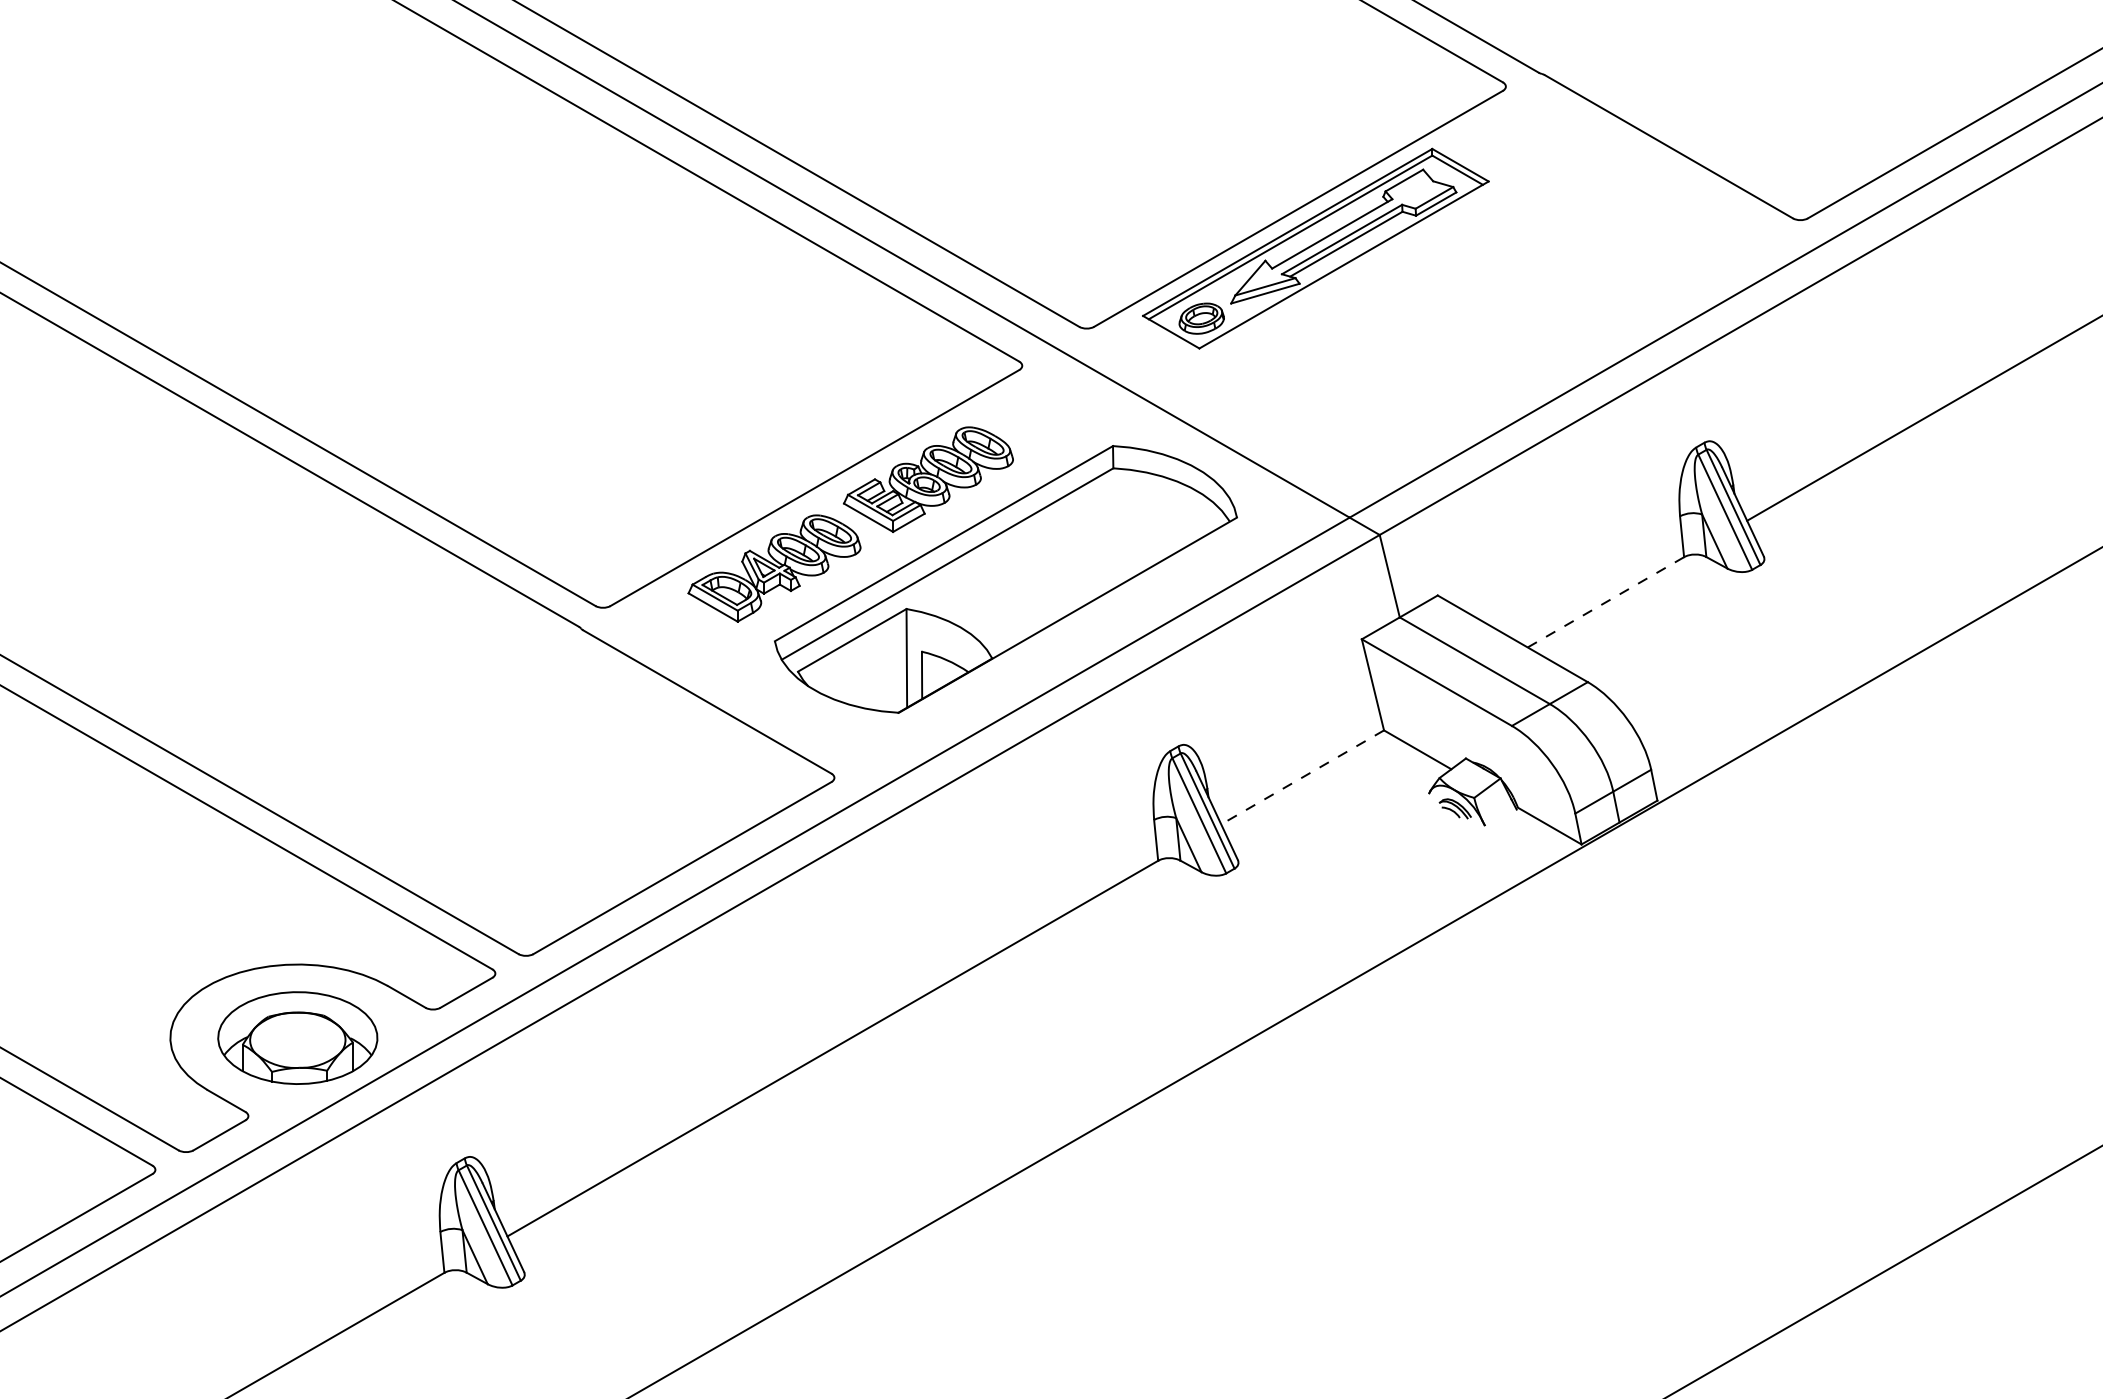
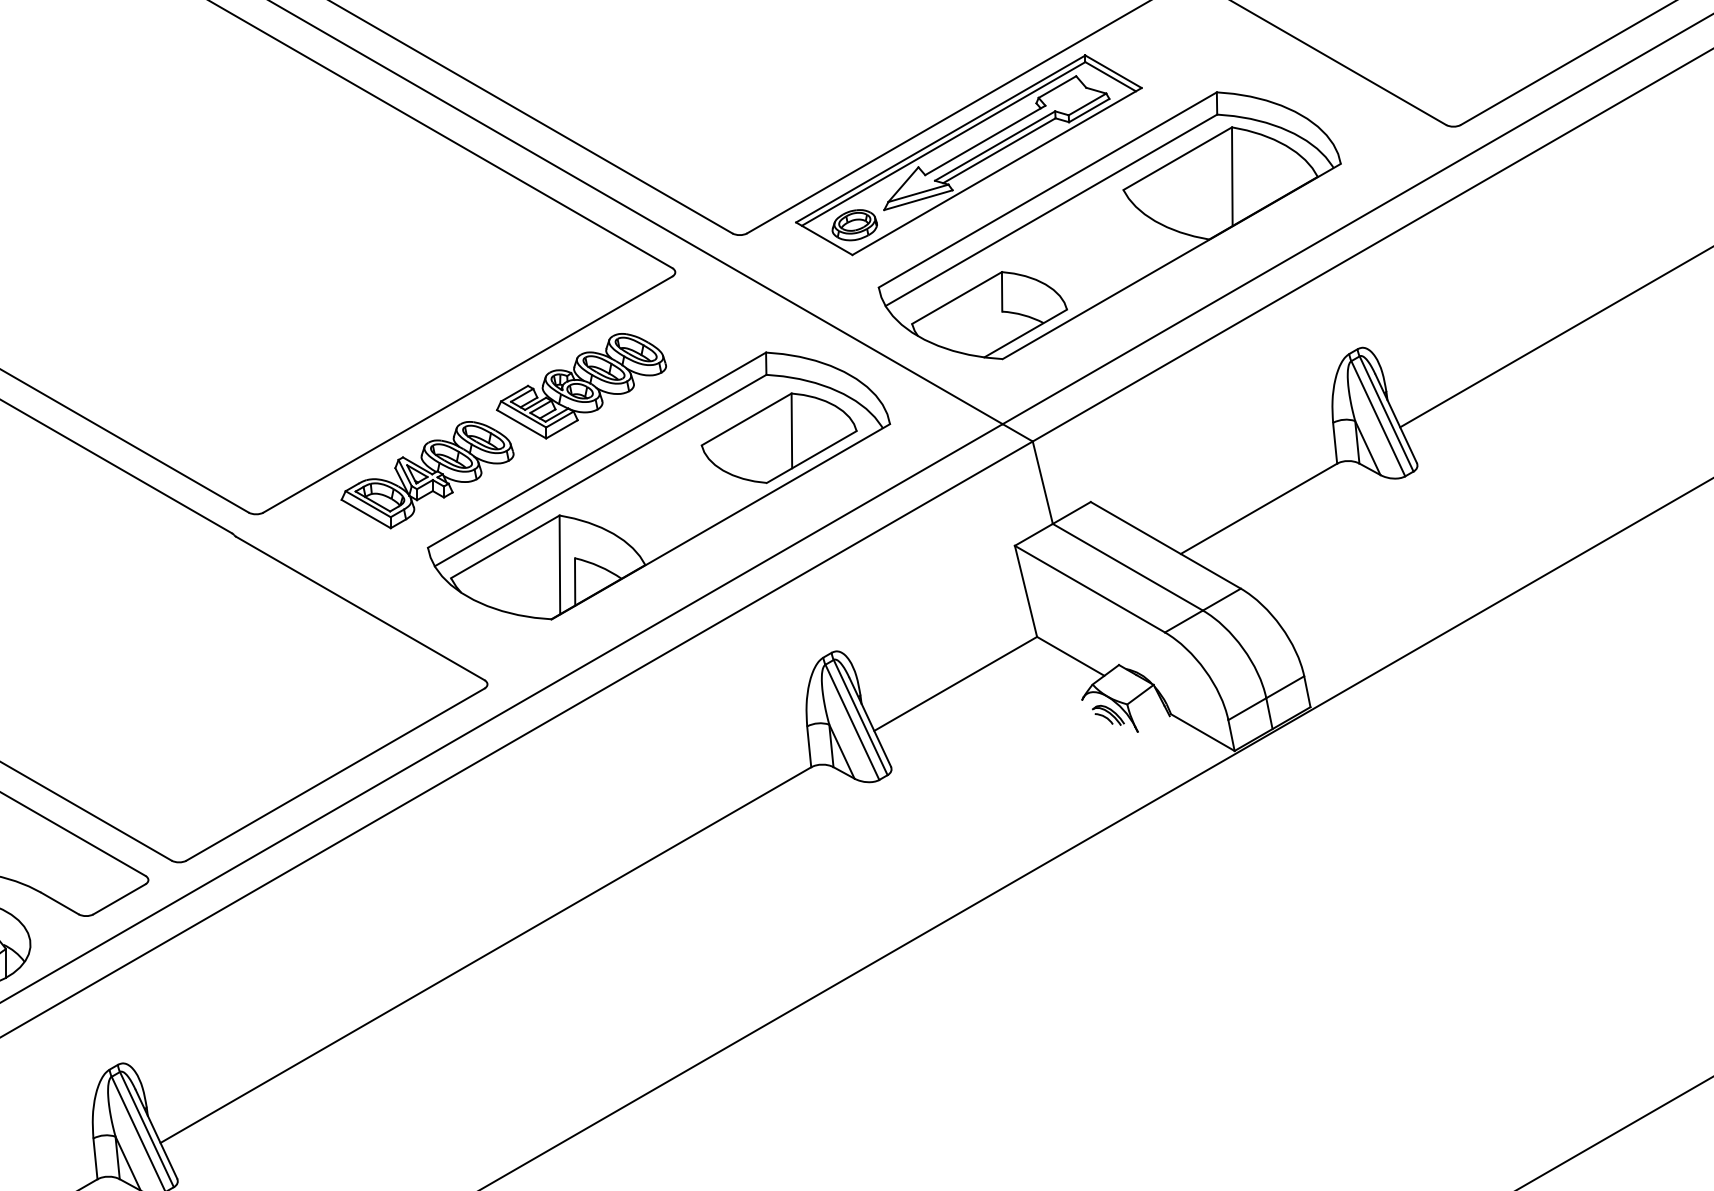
part: (1456, 318) -> (1109, 225), added
part: (1125, 531) -> (778, 438), added
line: (1605, 602) -> (1258, 509), dashed -> solid
line: (1302, 777) -> (955, 684), dashed -> solid

